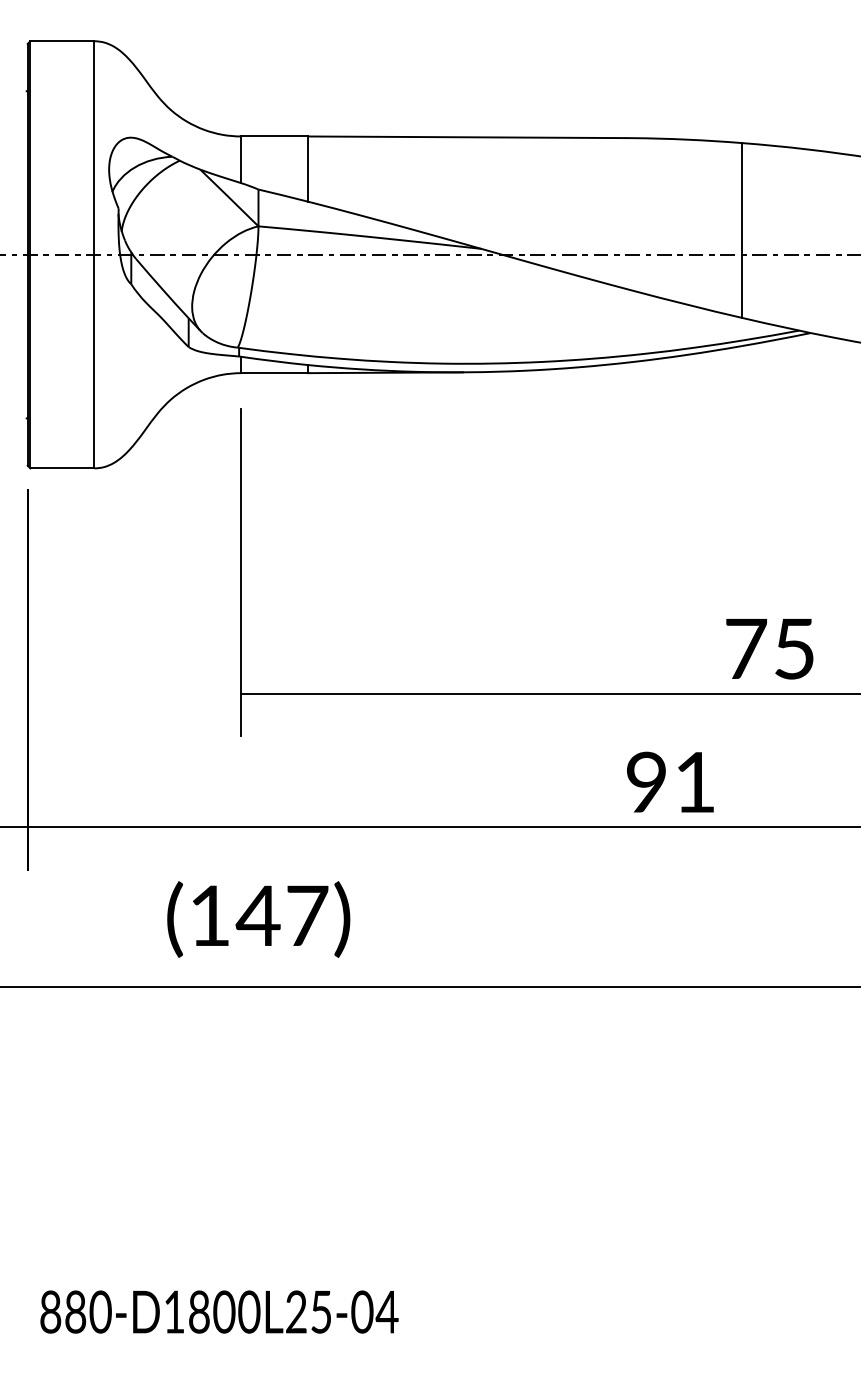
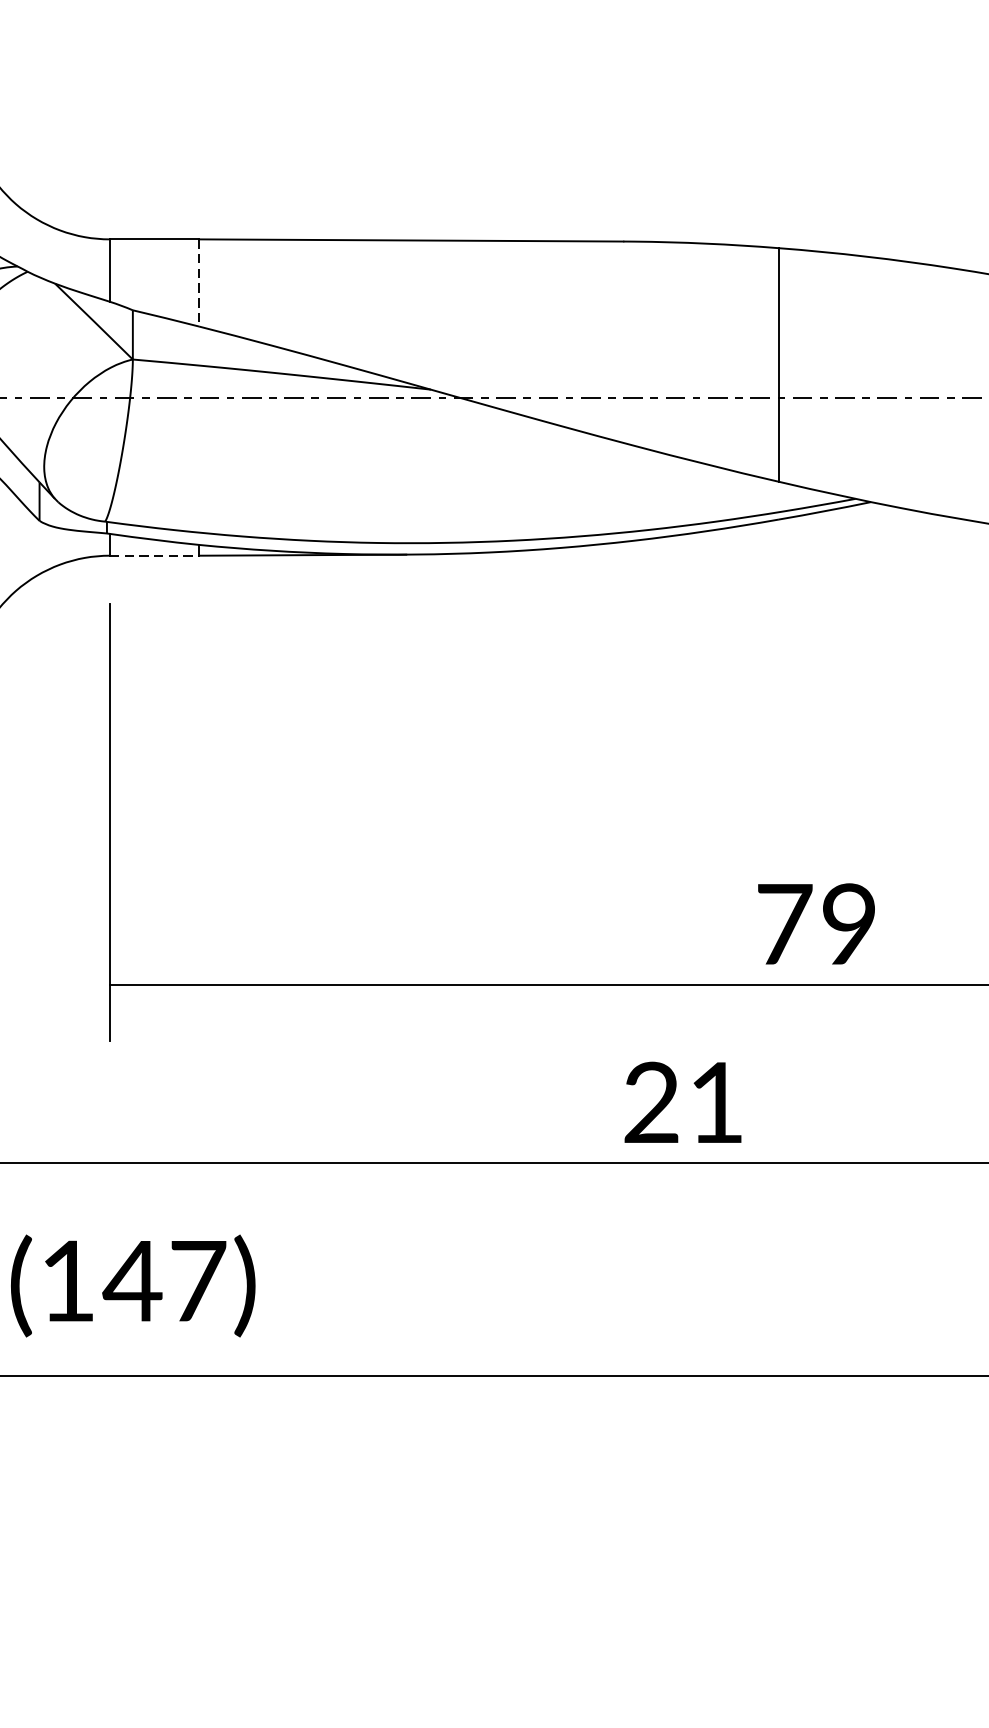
line: (308, 169) -> (199, 283), solid -> dashed
line: (275, 373) -> (155, 556), solid -> dashed
text: (793, 648) -> (847, 923), 75 -> 79
text: (646, 782) -> (651, 1102), 91 -> 21

